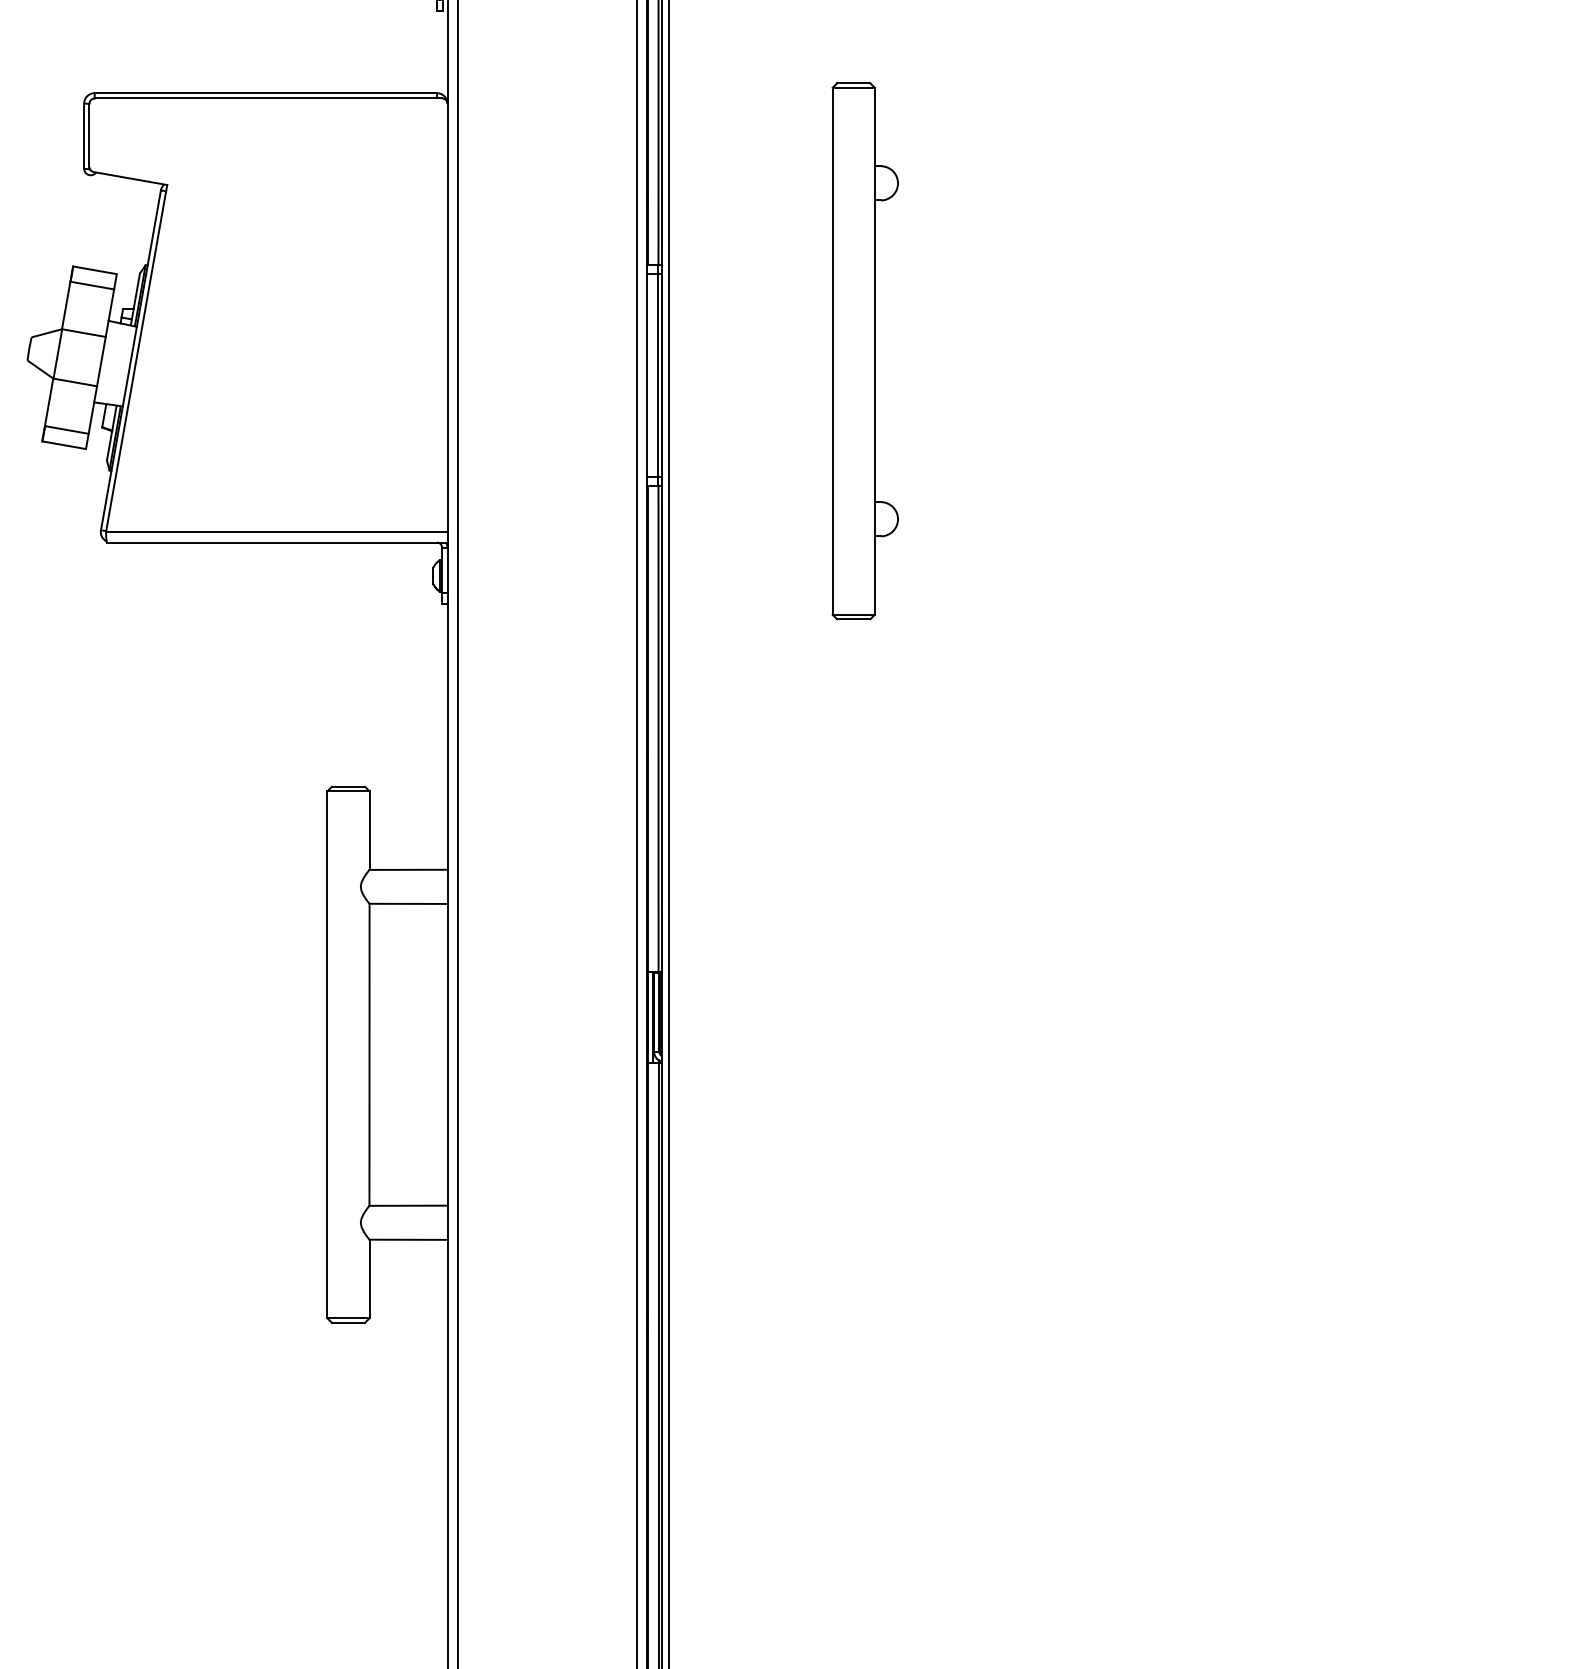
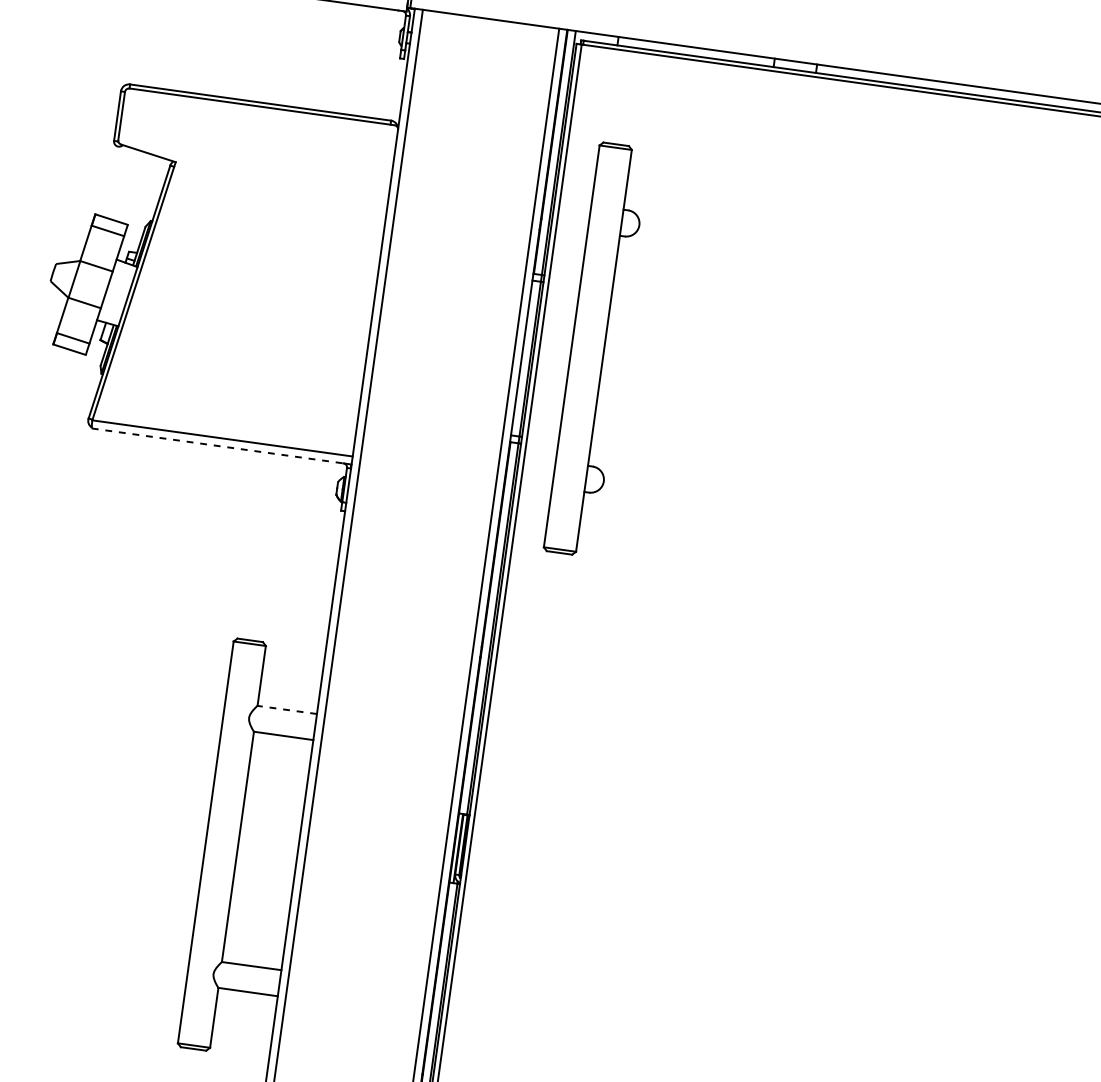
part: (864, 351) -> (596, 349), moved
line: (272, 542) -> (218, 445), solid -> dashed
line: (408, 869) -> (287, 709), solid -> dashed

